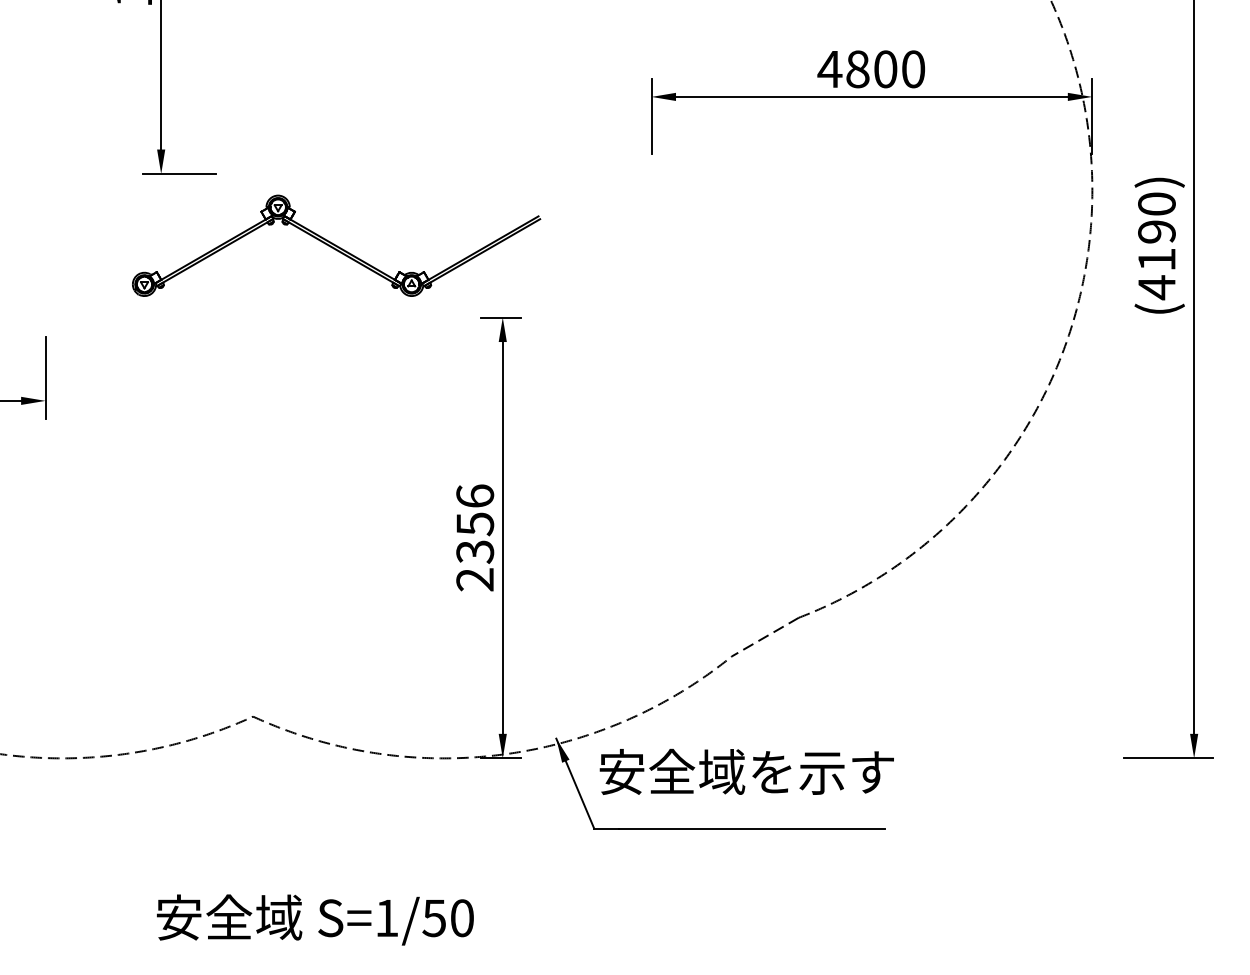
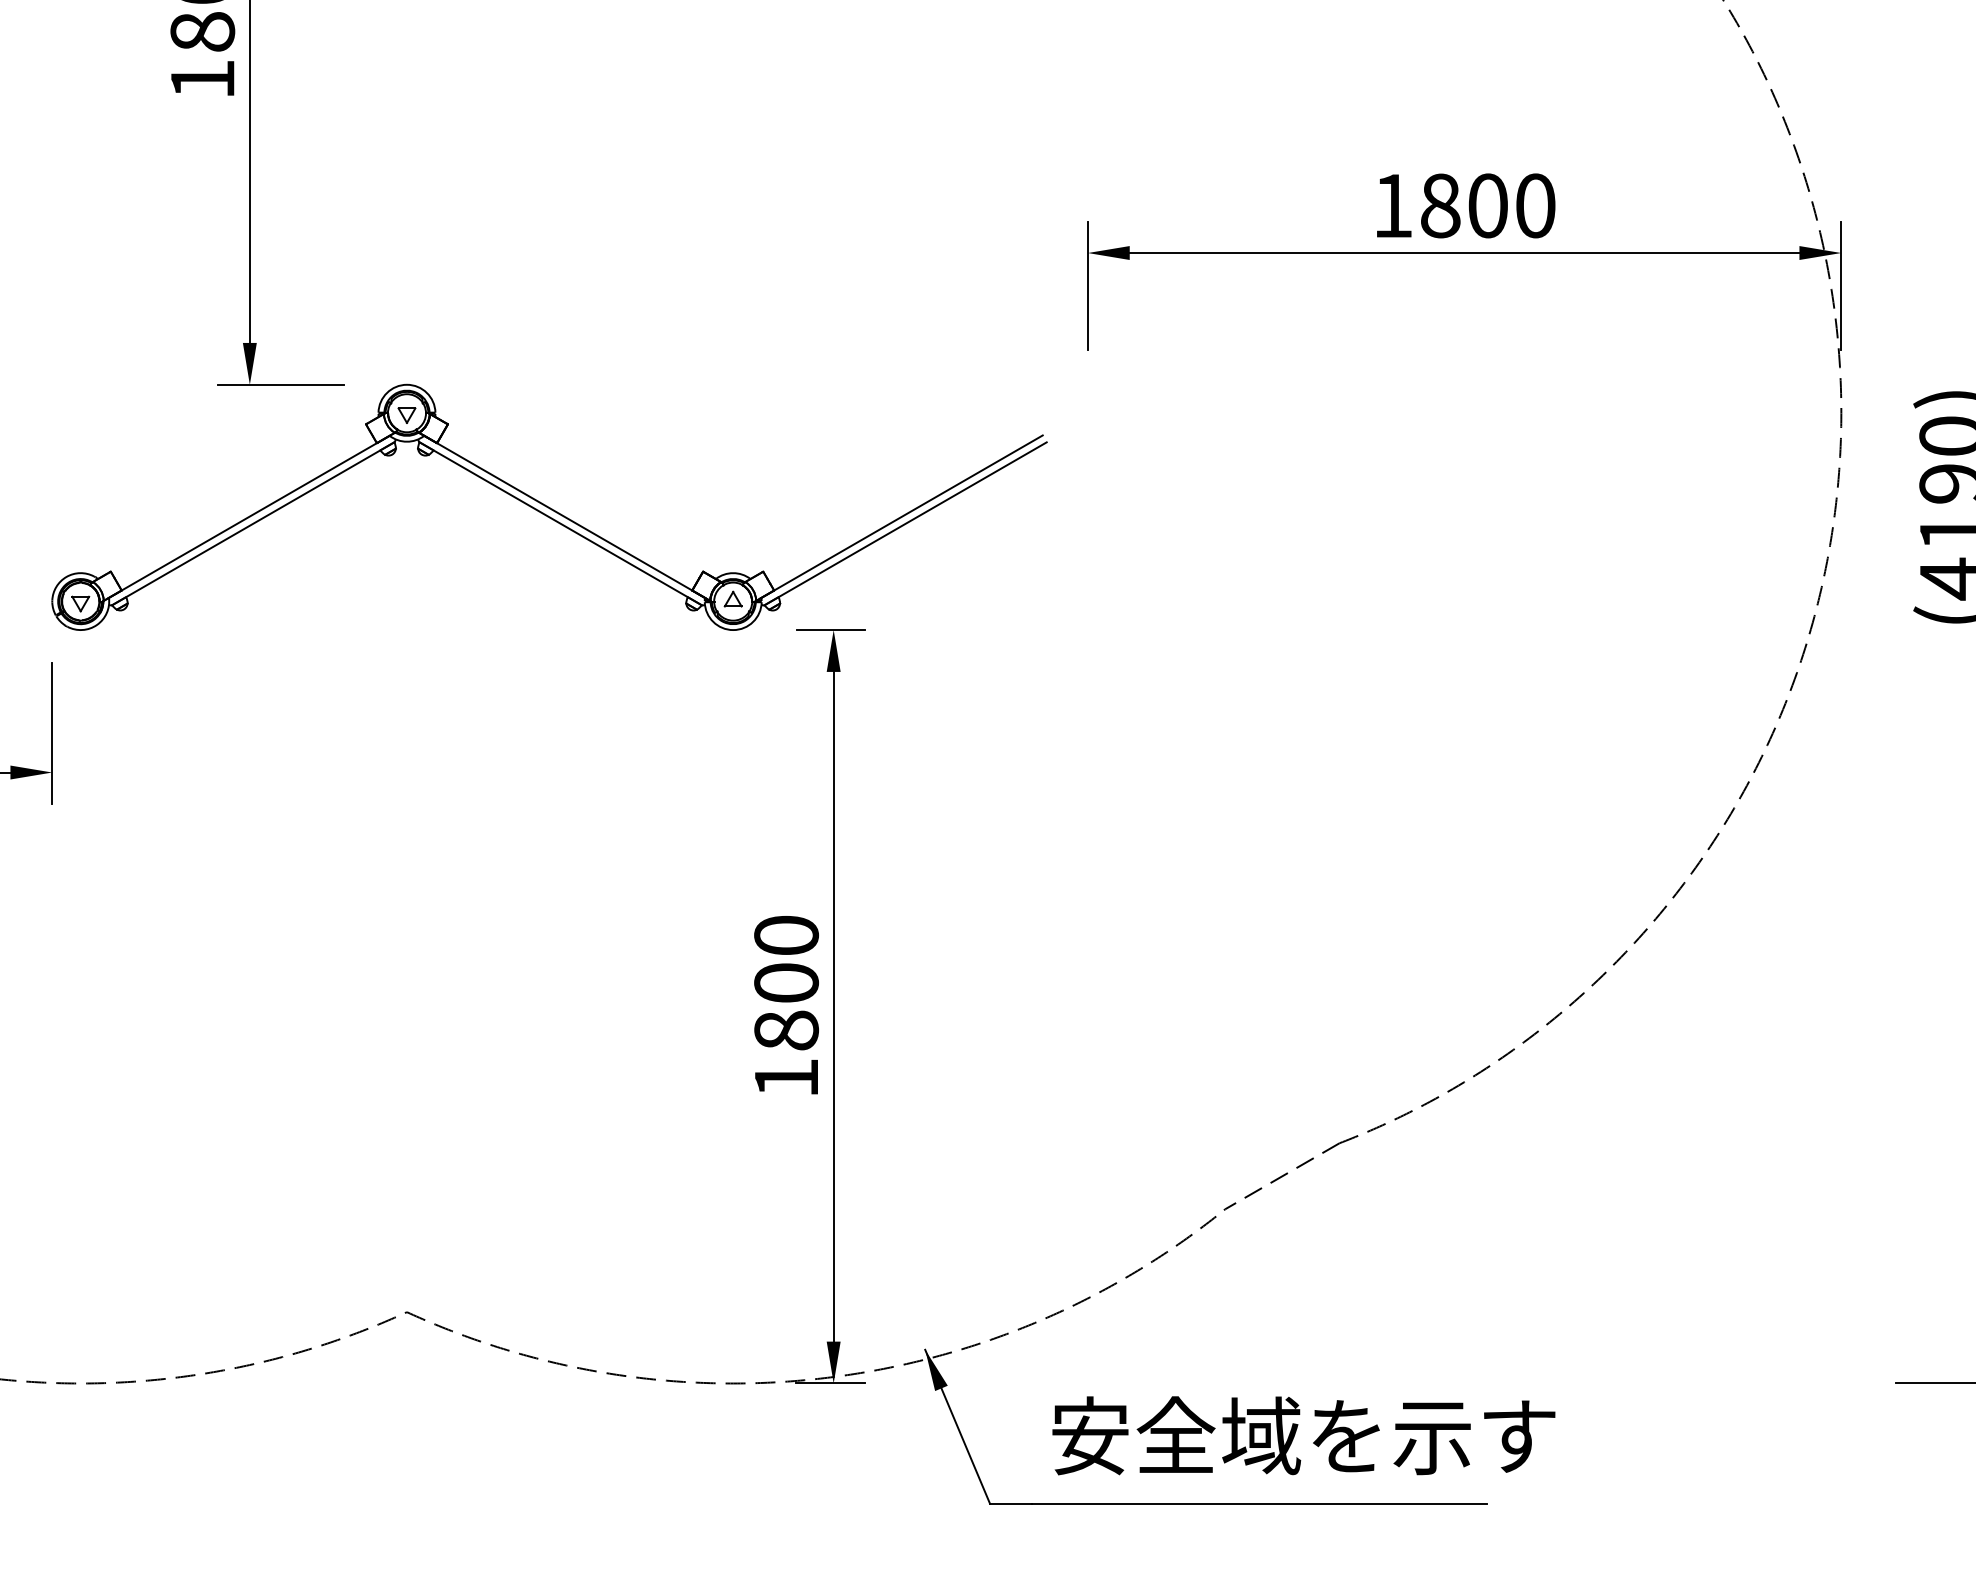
text: (829, 69) -> (1392, 206), 4800 -> 1800
part: (336, 245) -> (549, 506), size x1.43
text: (475, 537) -> (787, 1006), 2356 -> 1800
text: (746, 771) -> (1303, 1434), moved

